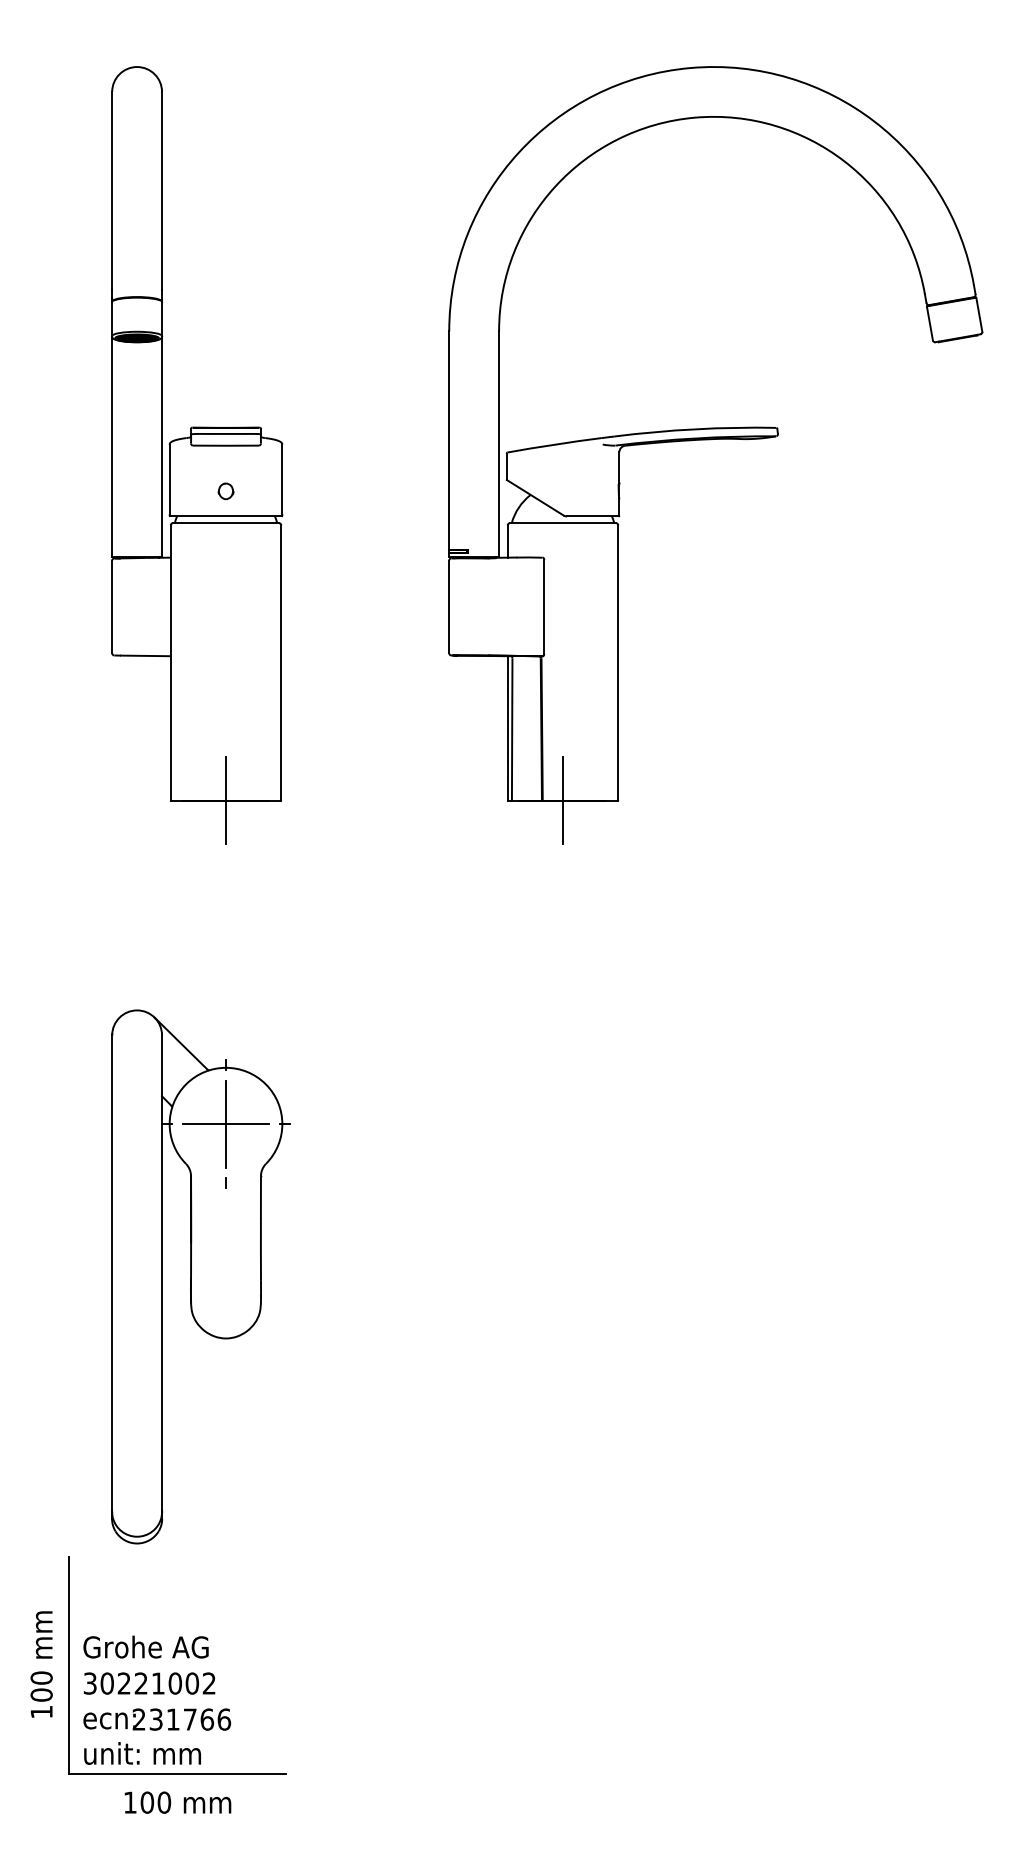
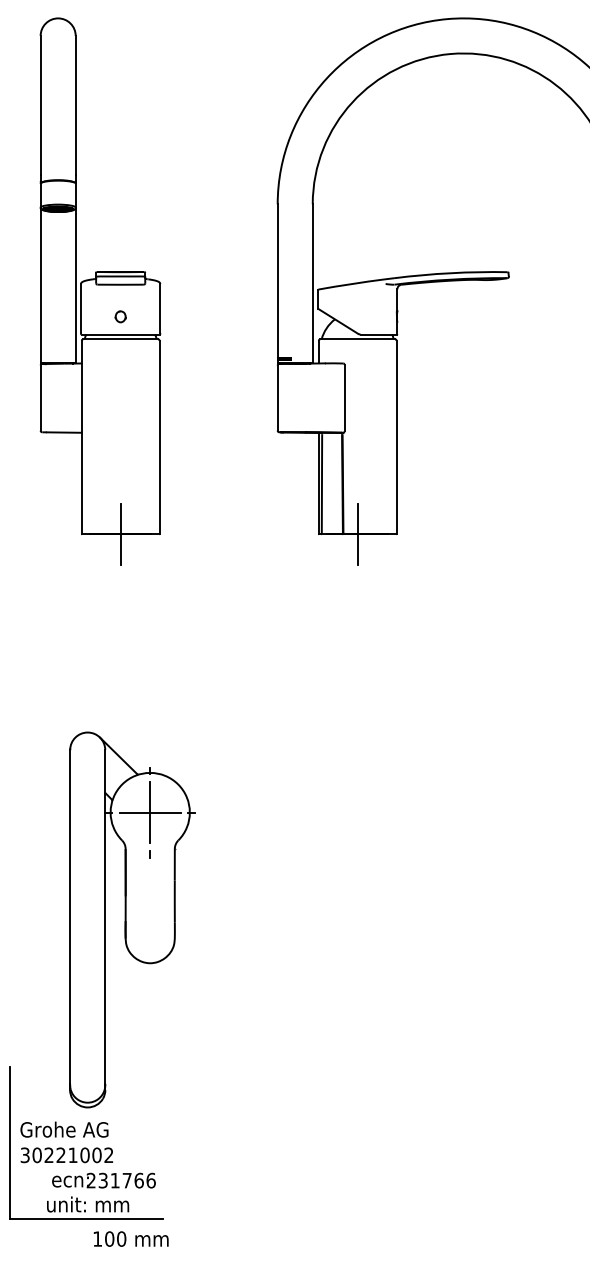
part: (200, 1276) -> (132, 919), moved
text: (157, 1719) -> (104, 1180), moved
text: (142, 1753) -> (87, 1204), moved
text: (177, 1802) -> (130, 1238), moved

